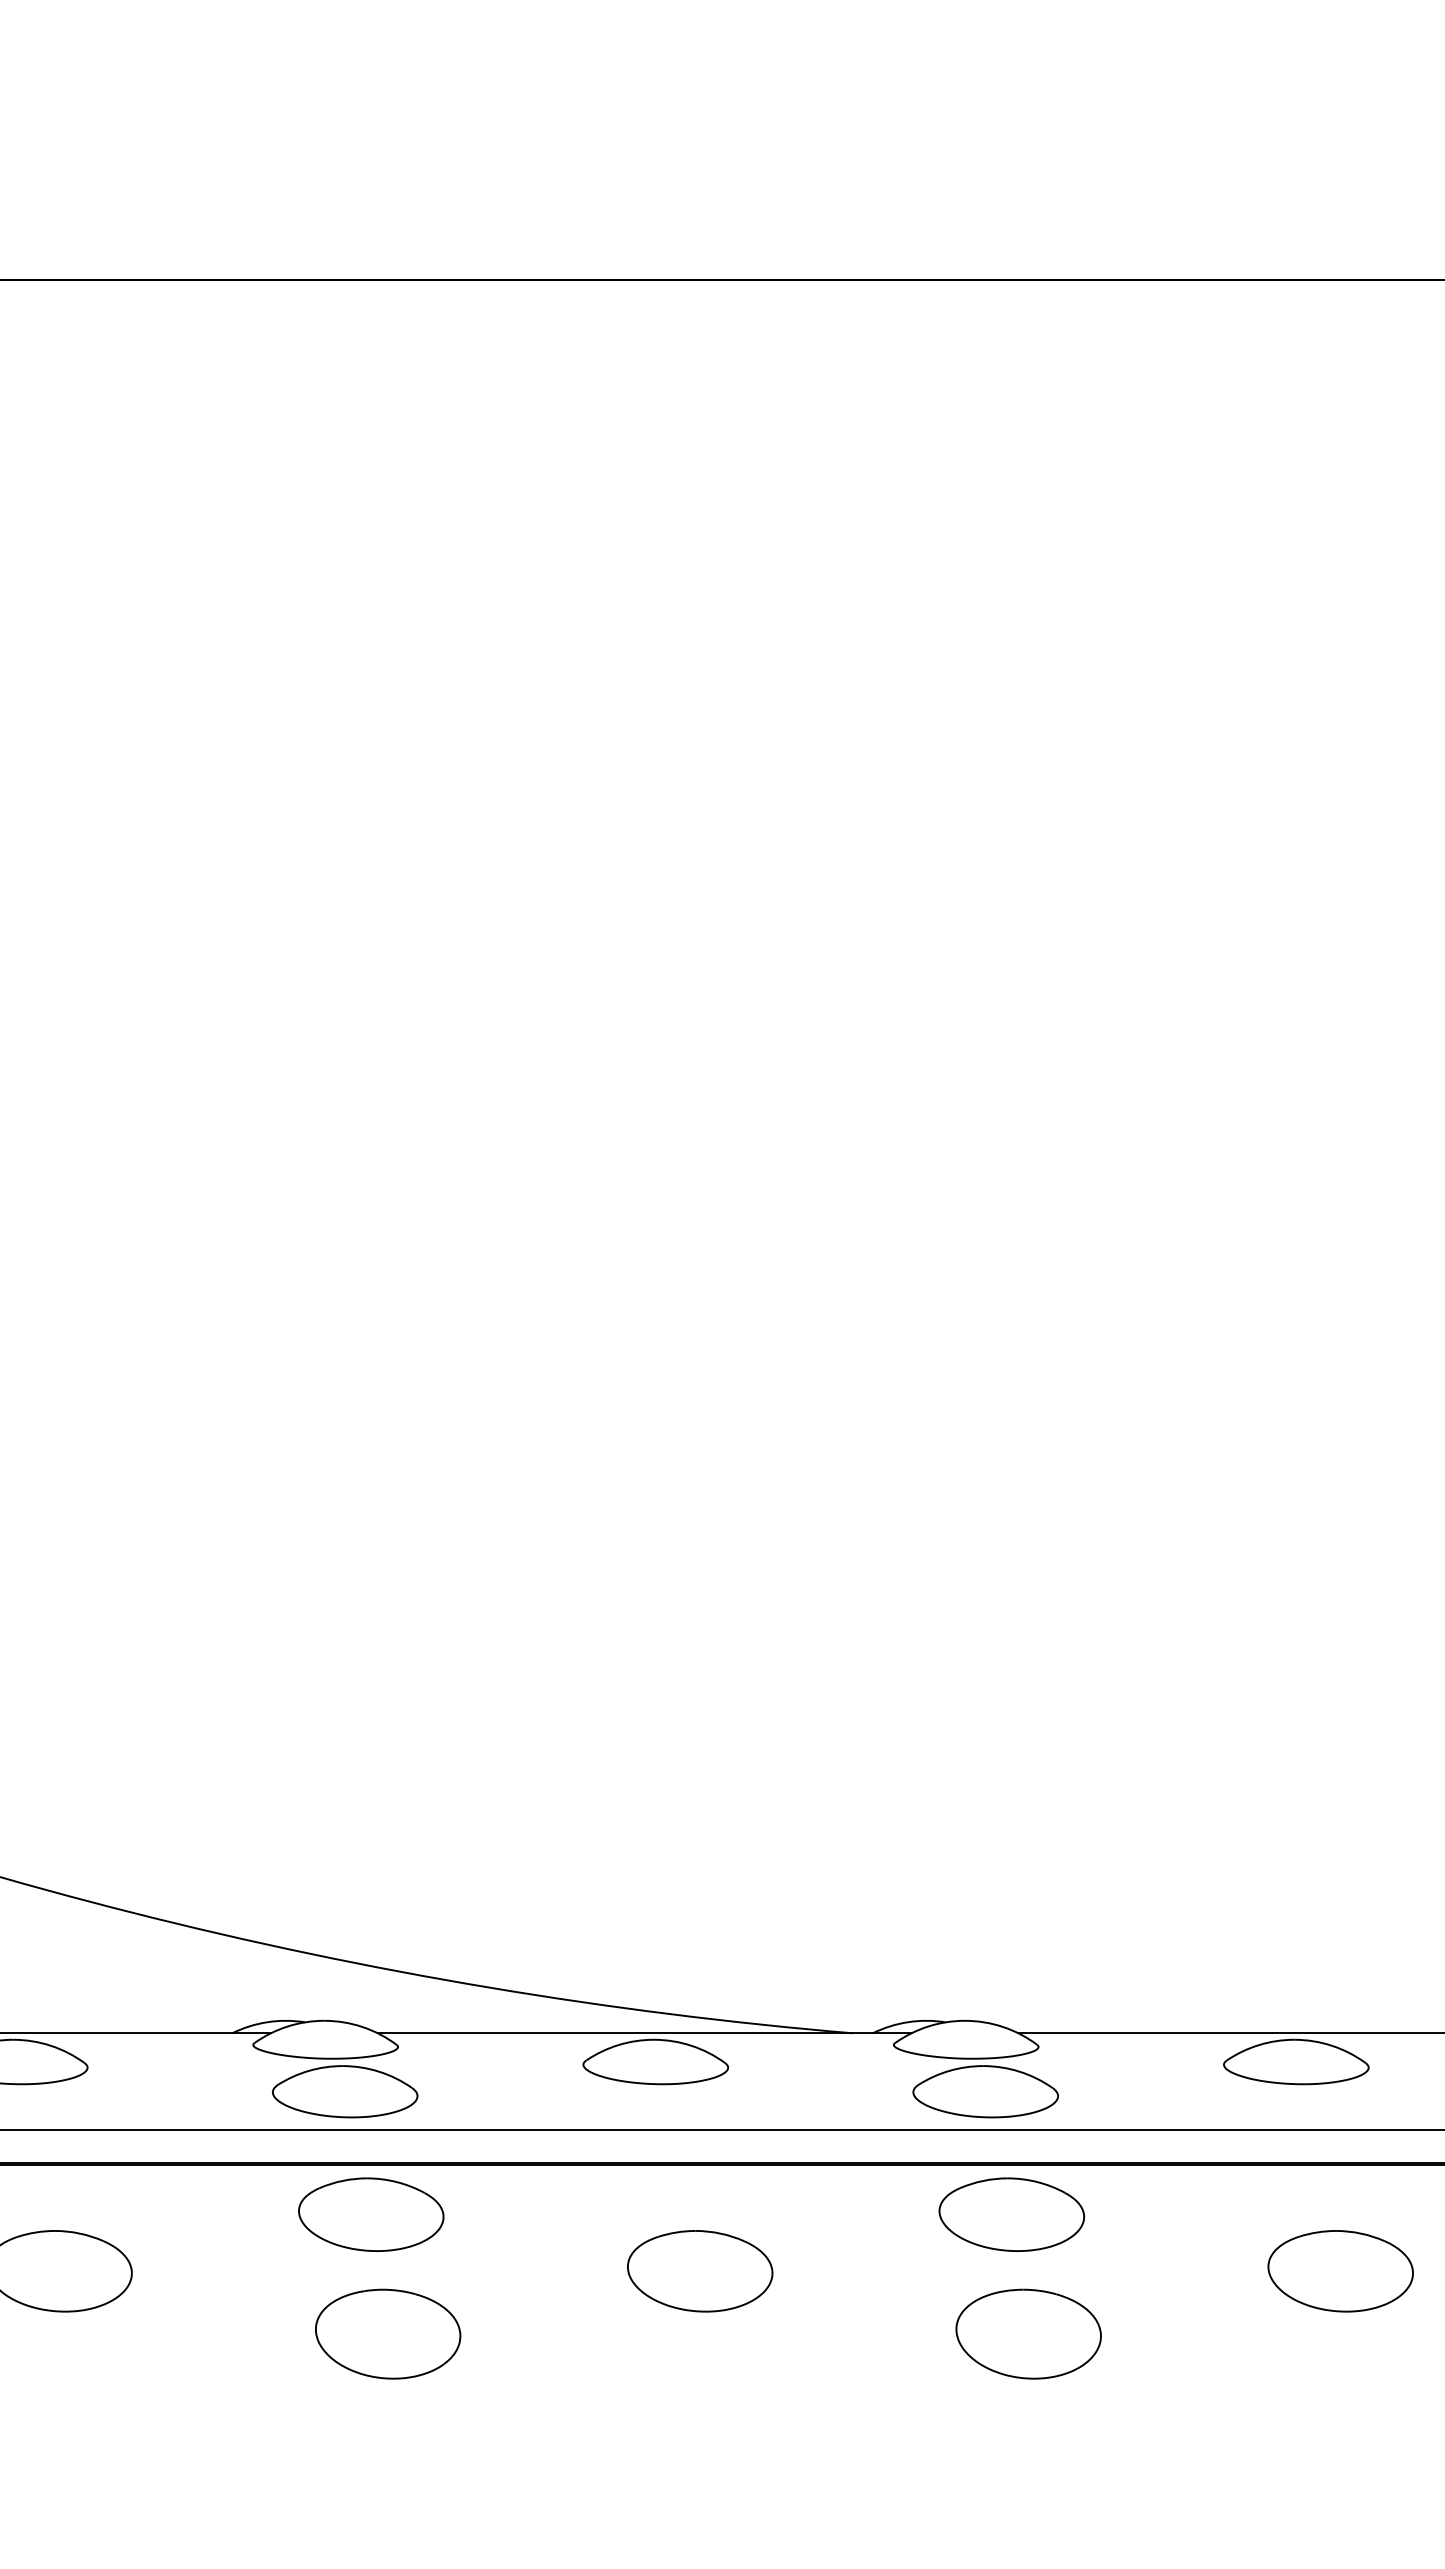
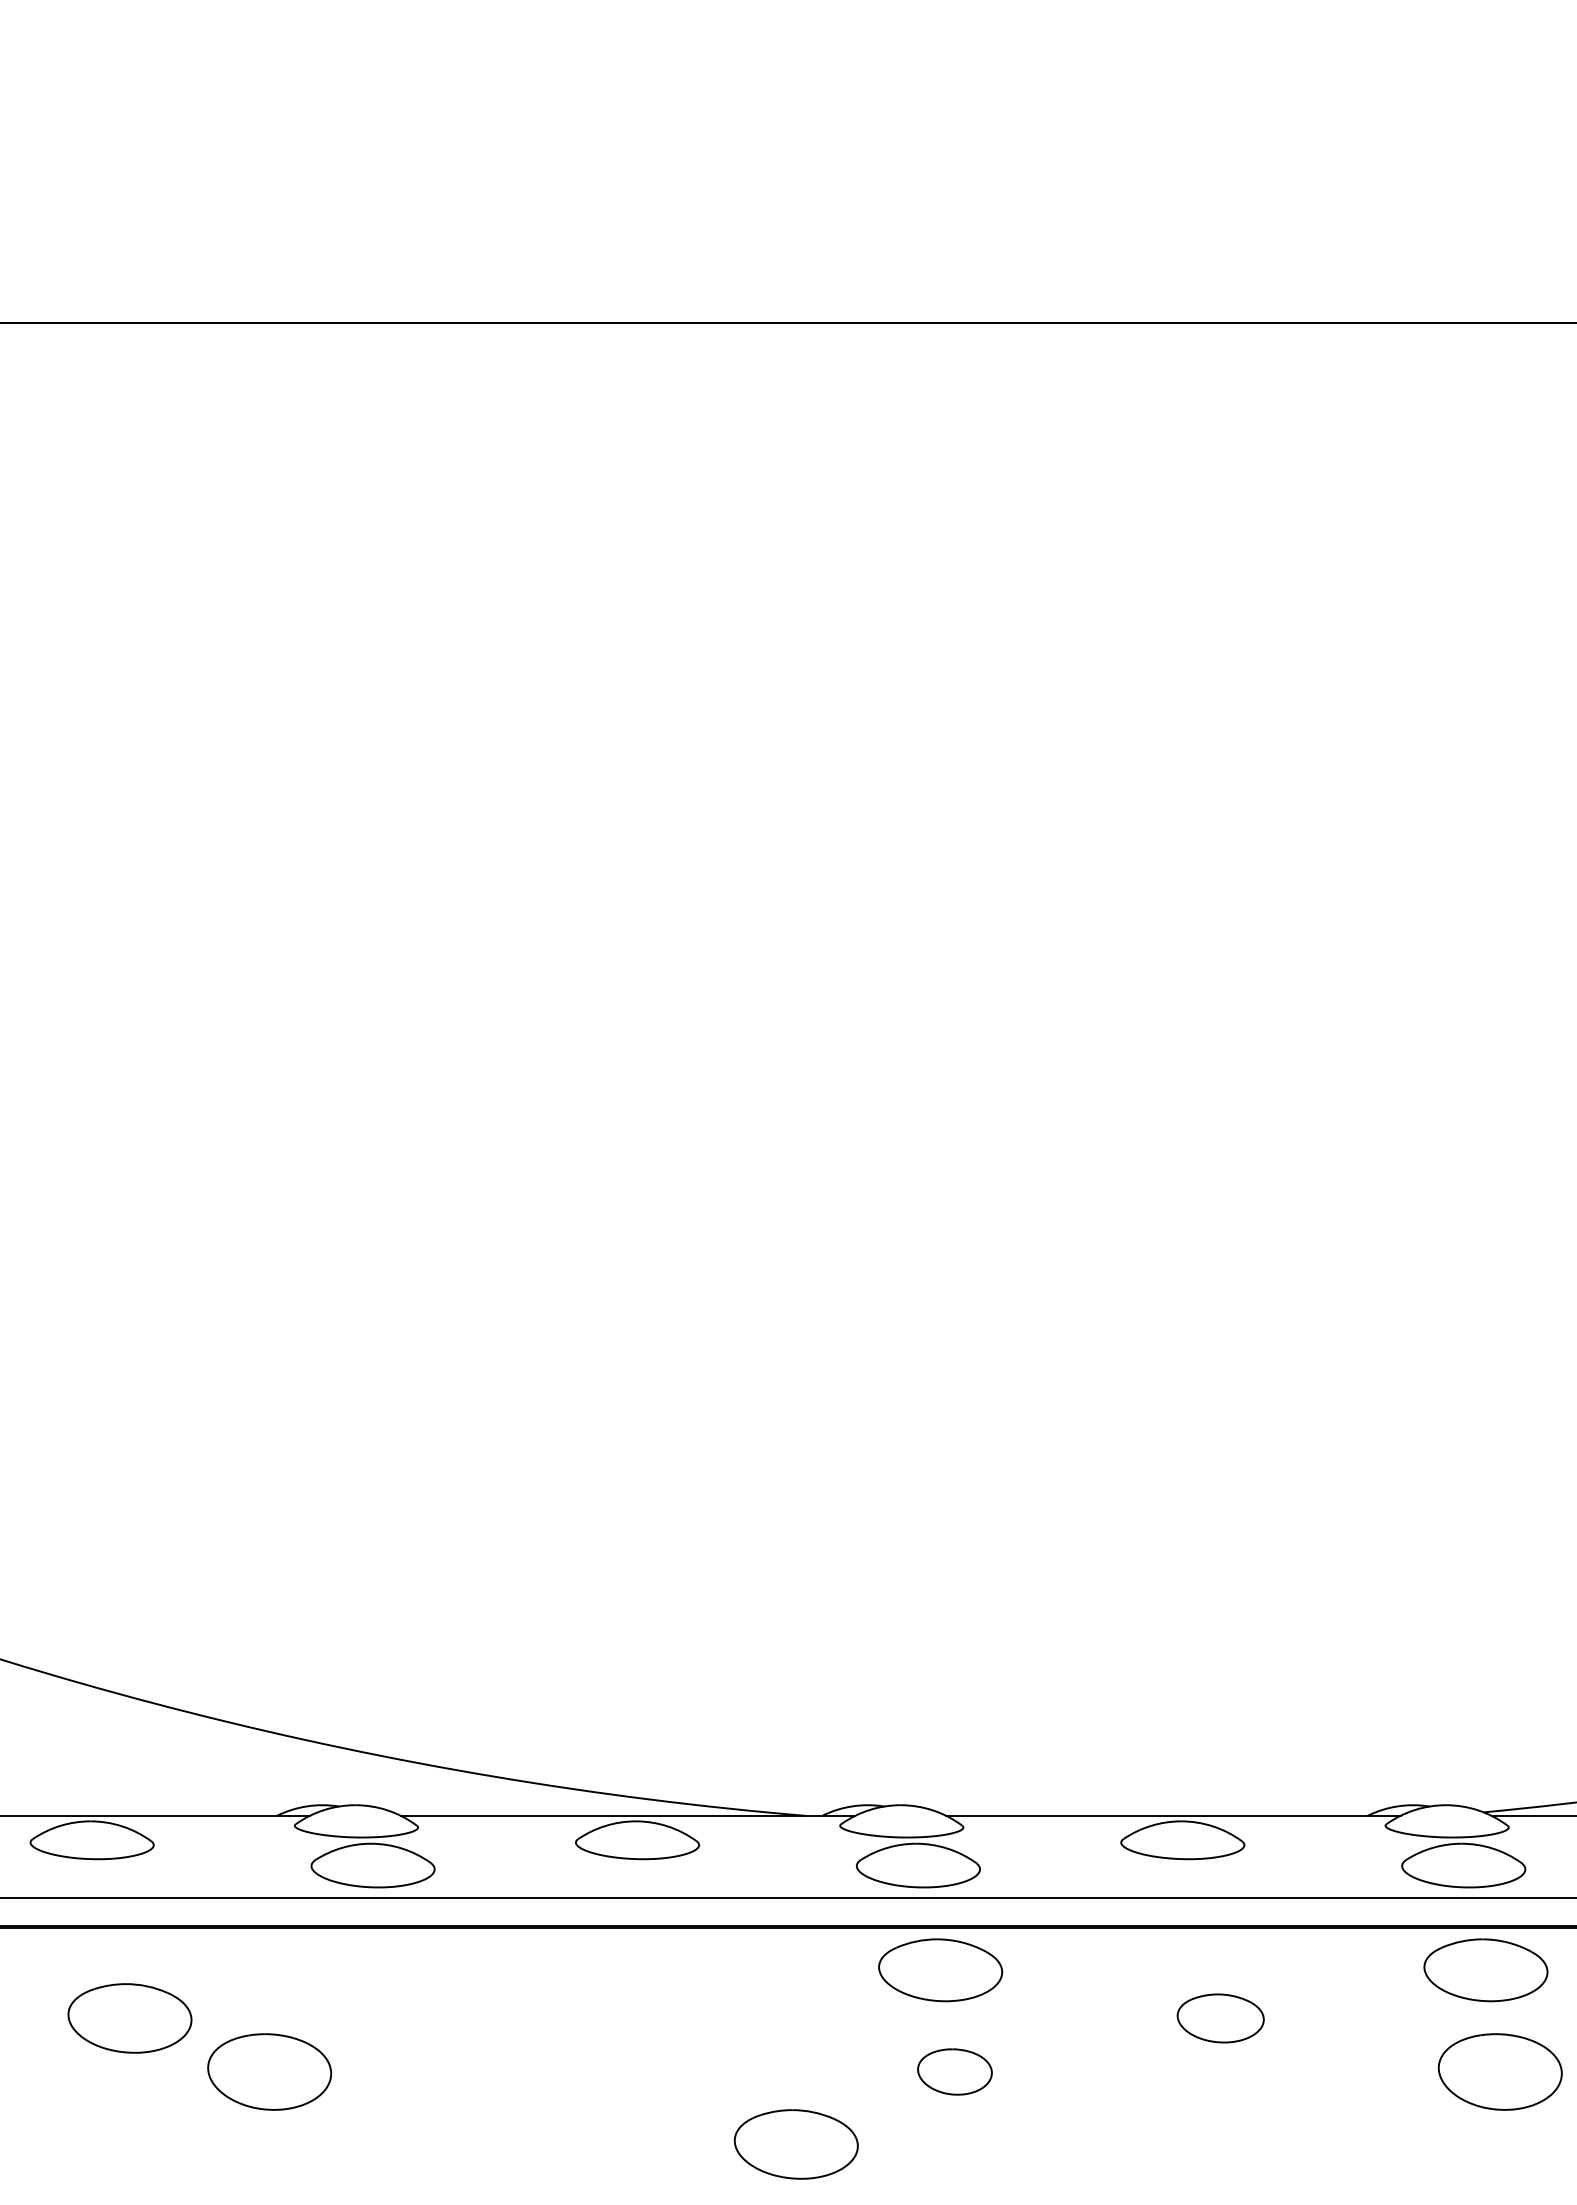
part: (370, 2214) -> (394, 1970), removed
part: (699, 2271) -> (795, 2144), moved
part: (1340, 2271) -> (1220, 2018), size x0.7
part: (387, 2333) -> (269, 2071), moved
part: (1028, 2333) -> (954, 2071), size x0.6

